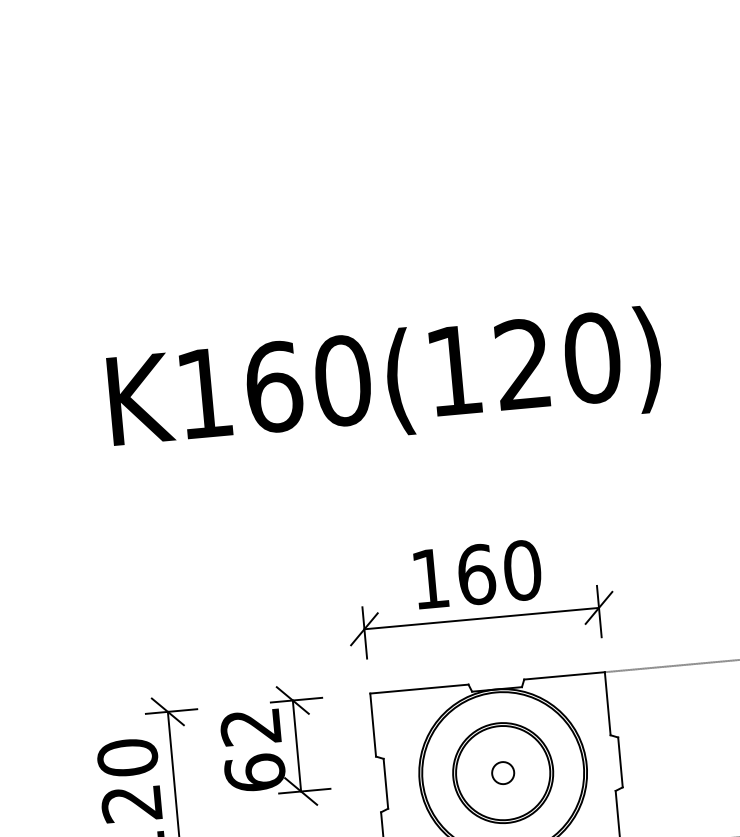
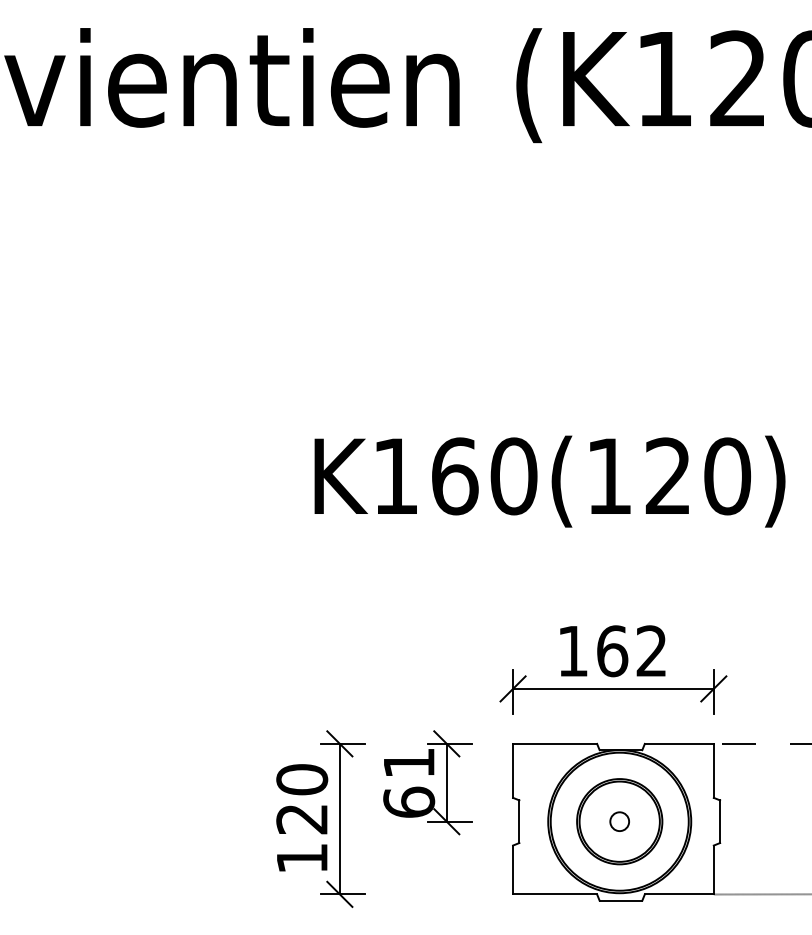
text: (522, 570) -> (651, 651), 160 -> 162
text: (250, 727) -> (408, 763), 62 -> 61

